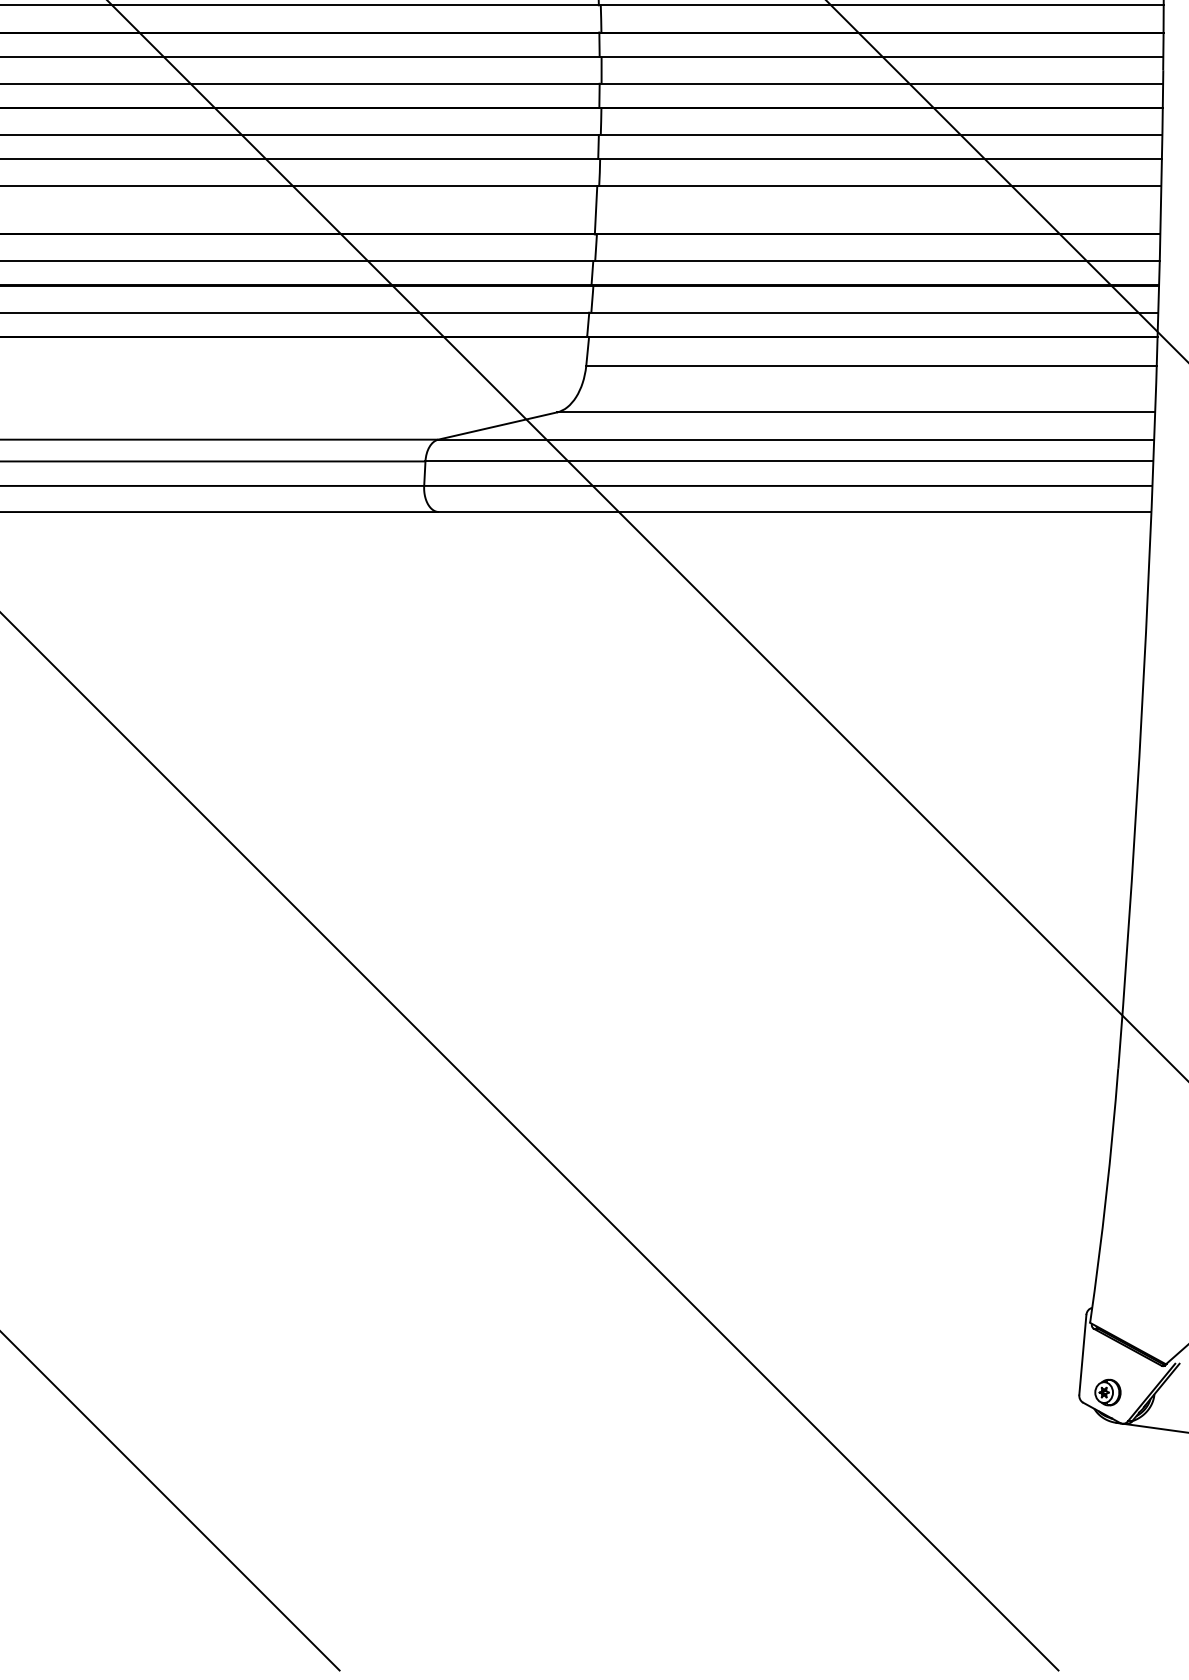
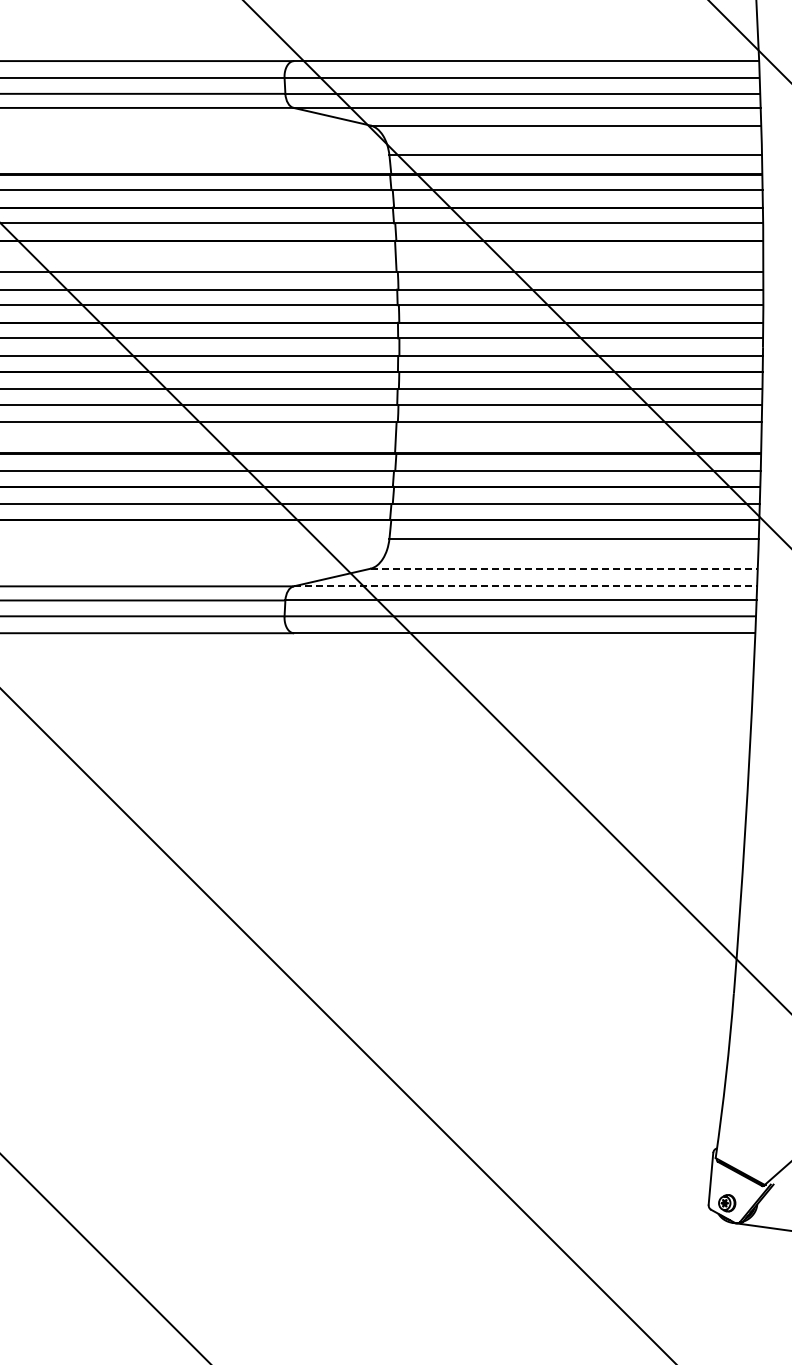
line: (856, 412) -> (564, 568), solid -> dashed
line: (796, 439) -> (525, 586), solid -> dashed

